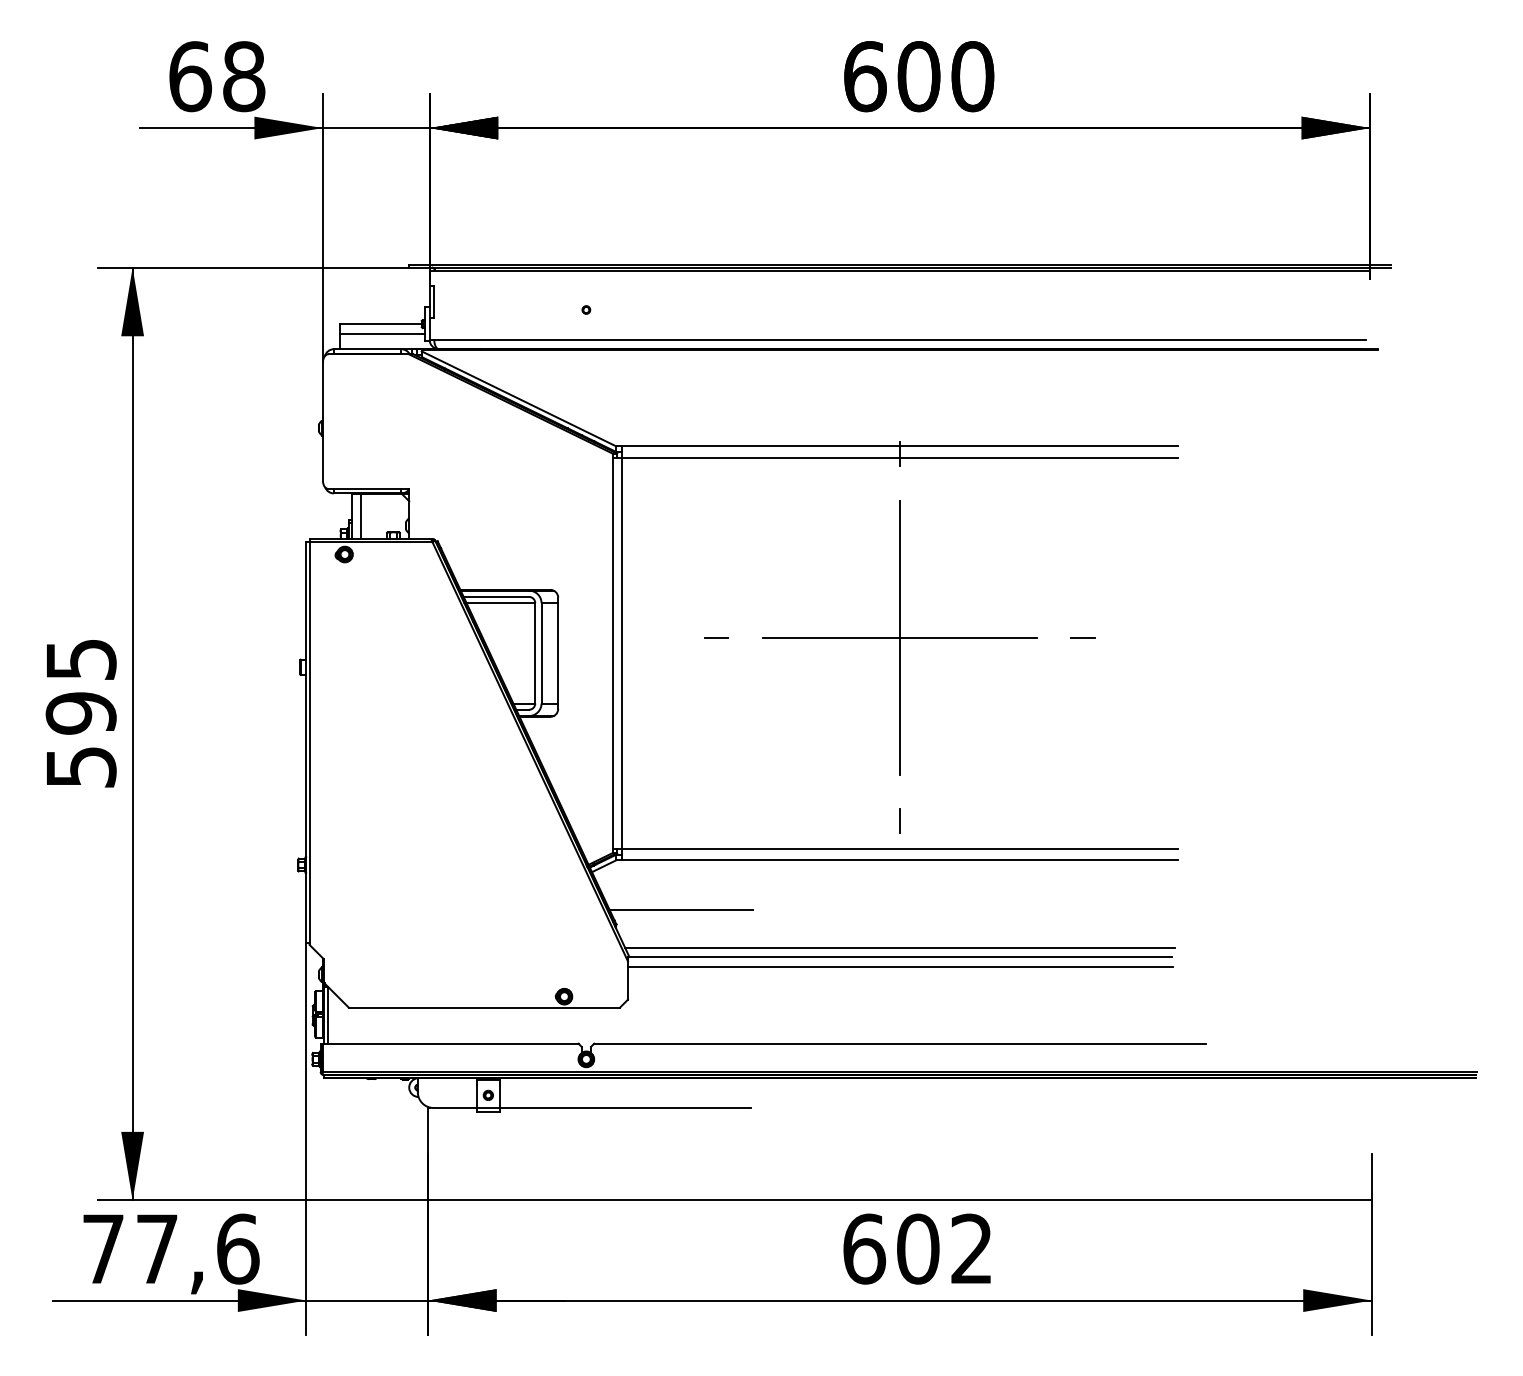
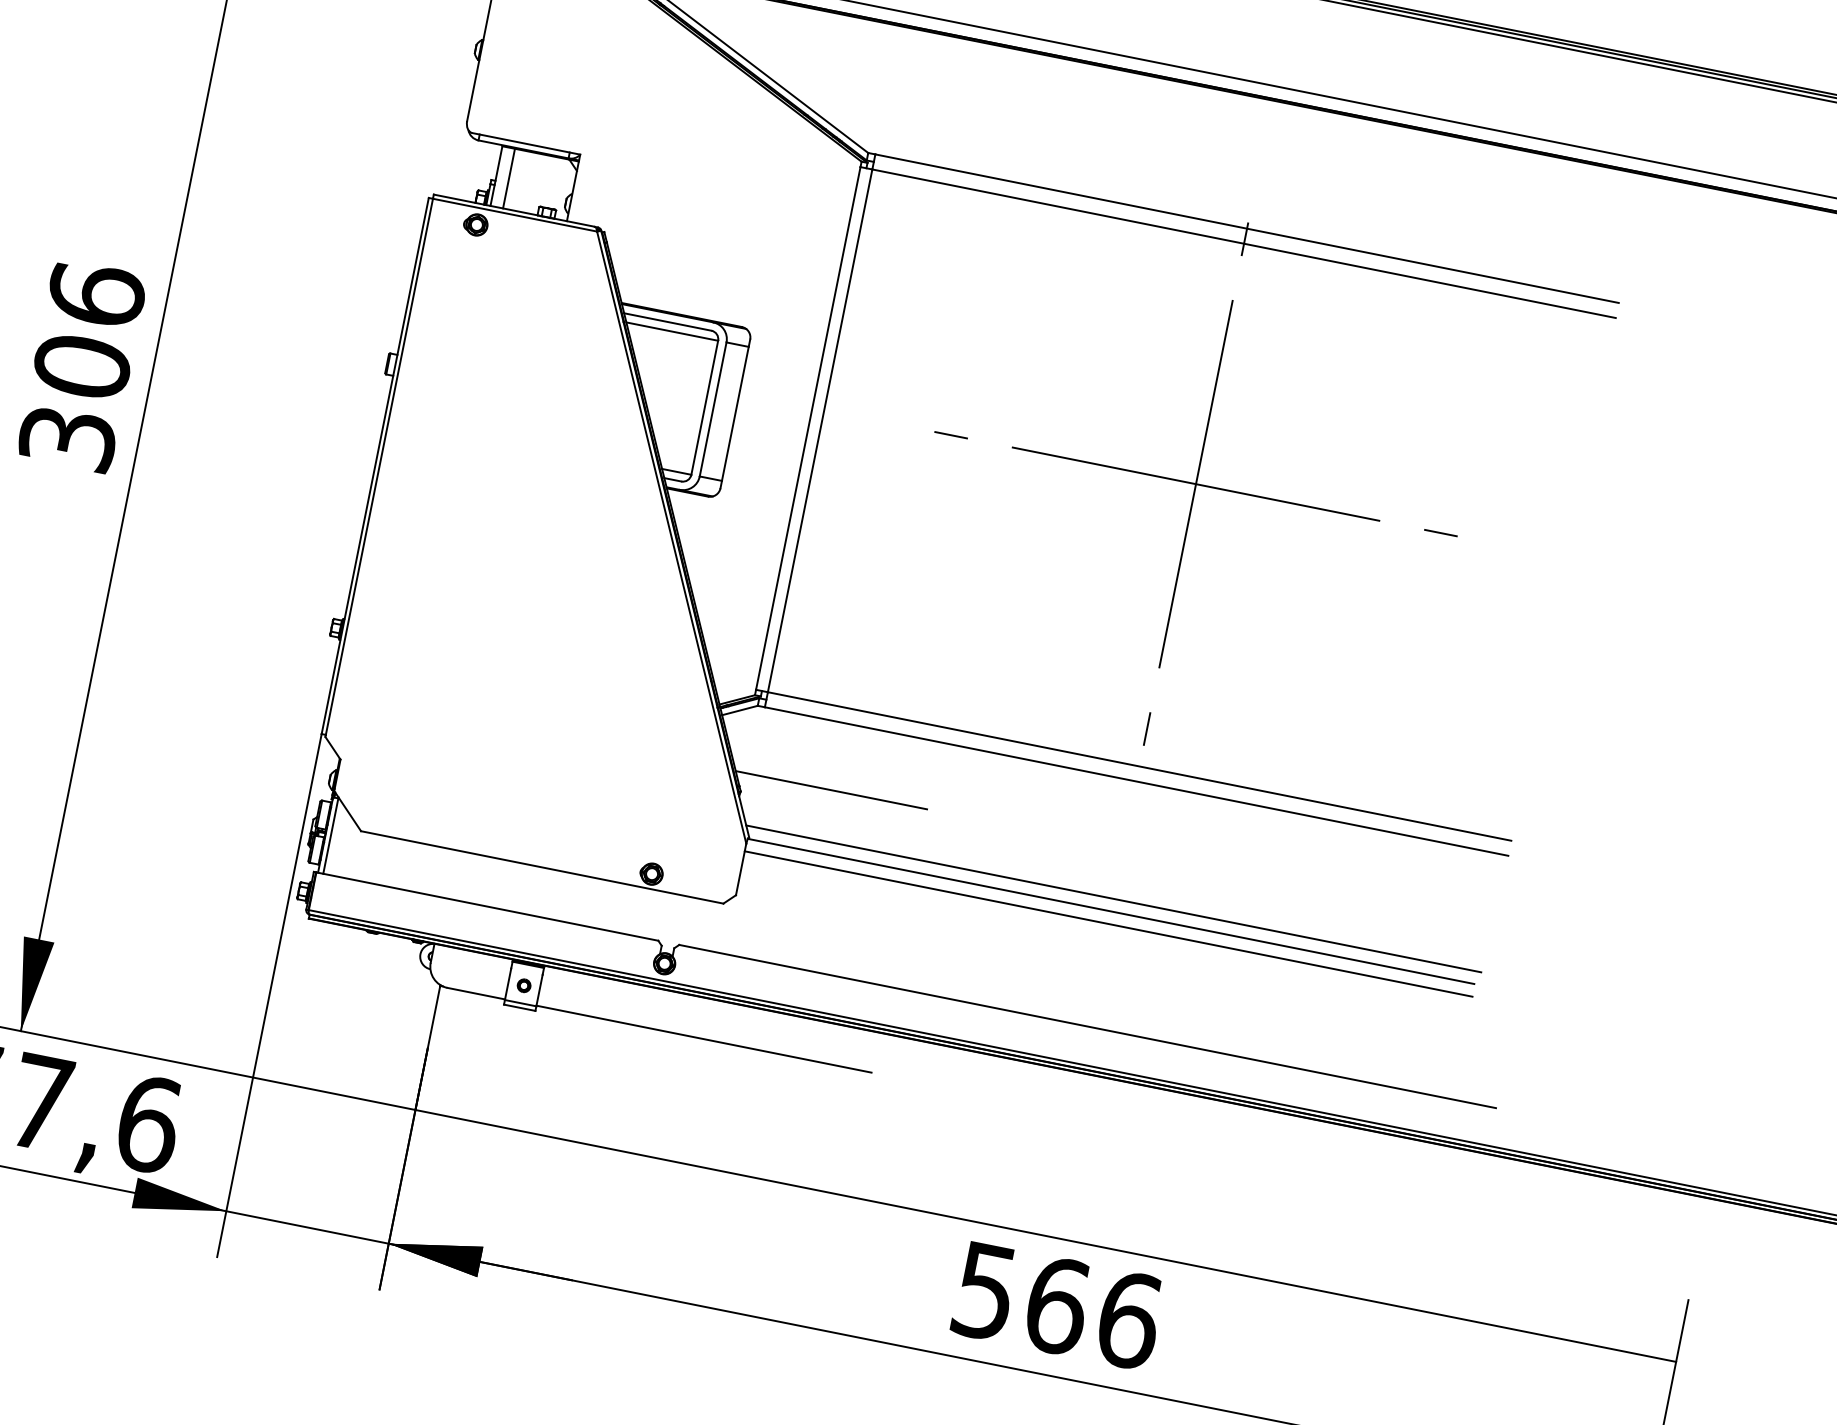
text: (80, 712) -> (81, 365), 595 -> 306
text: (918, 1248) -> (1057, 1305), 602 -> 566

